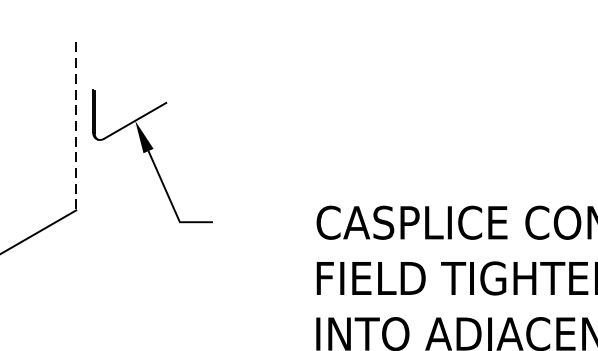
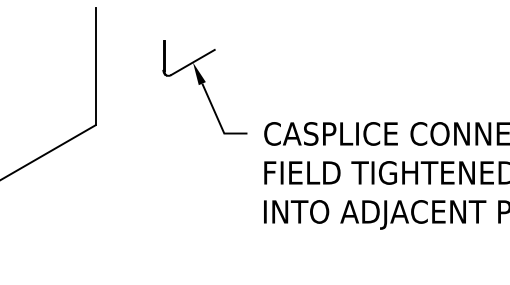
line: (76, 126) -> (95, 66), dashed -> solid
part: (151, 156) -> (204, 87), moved

